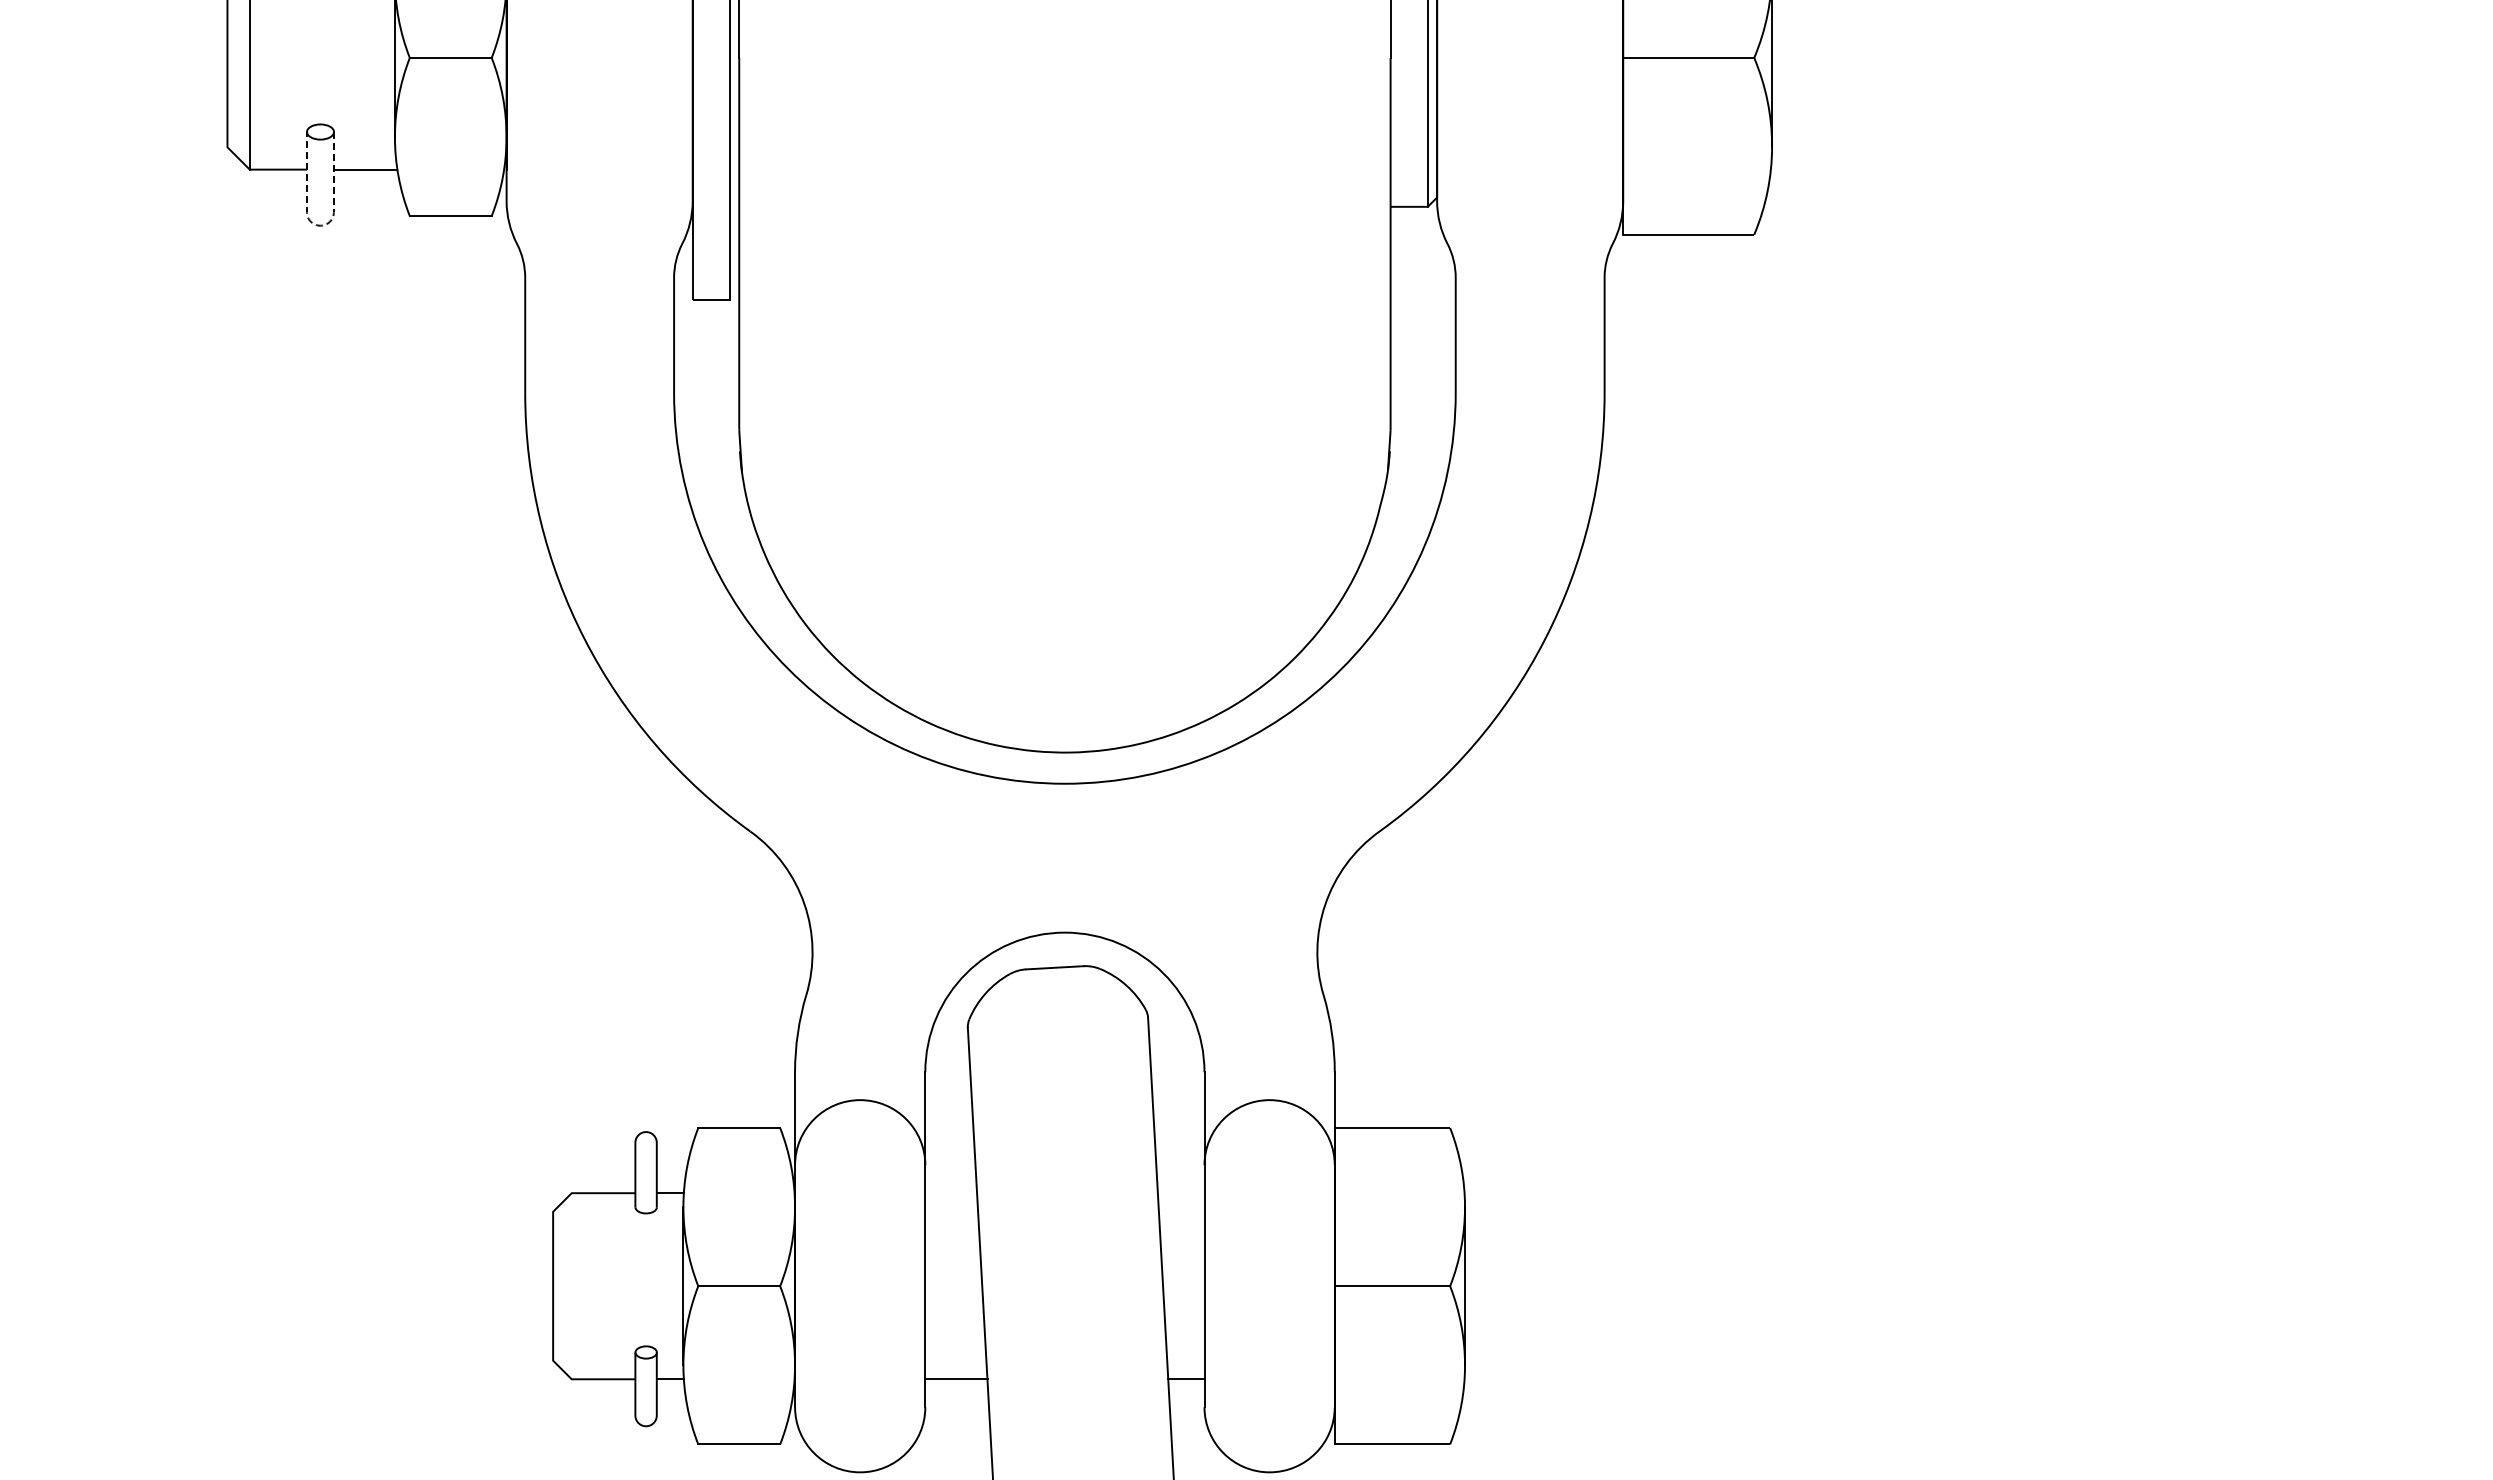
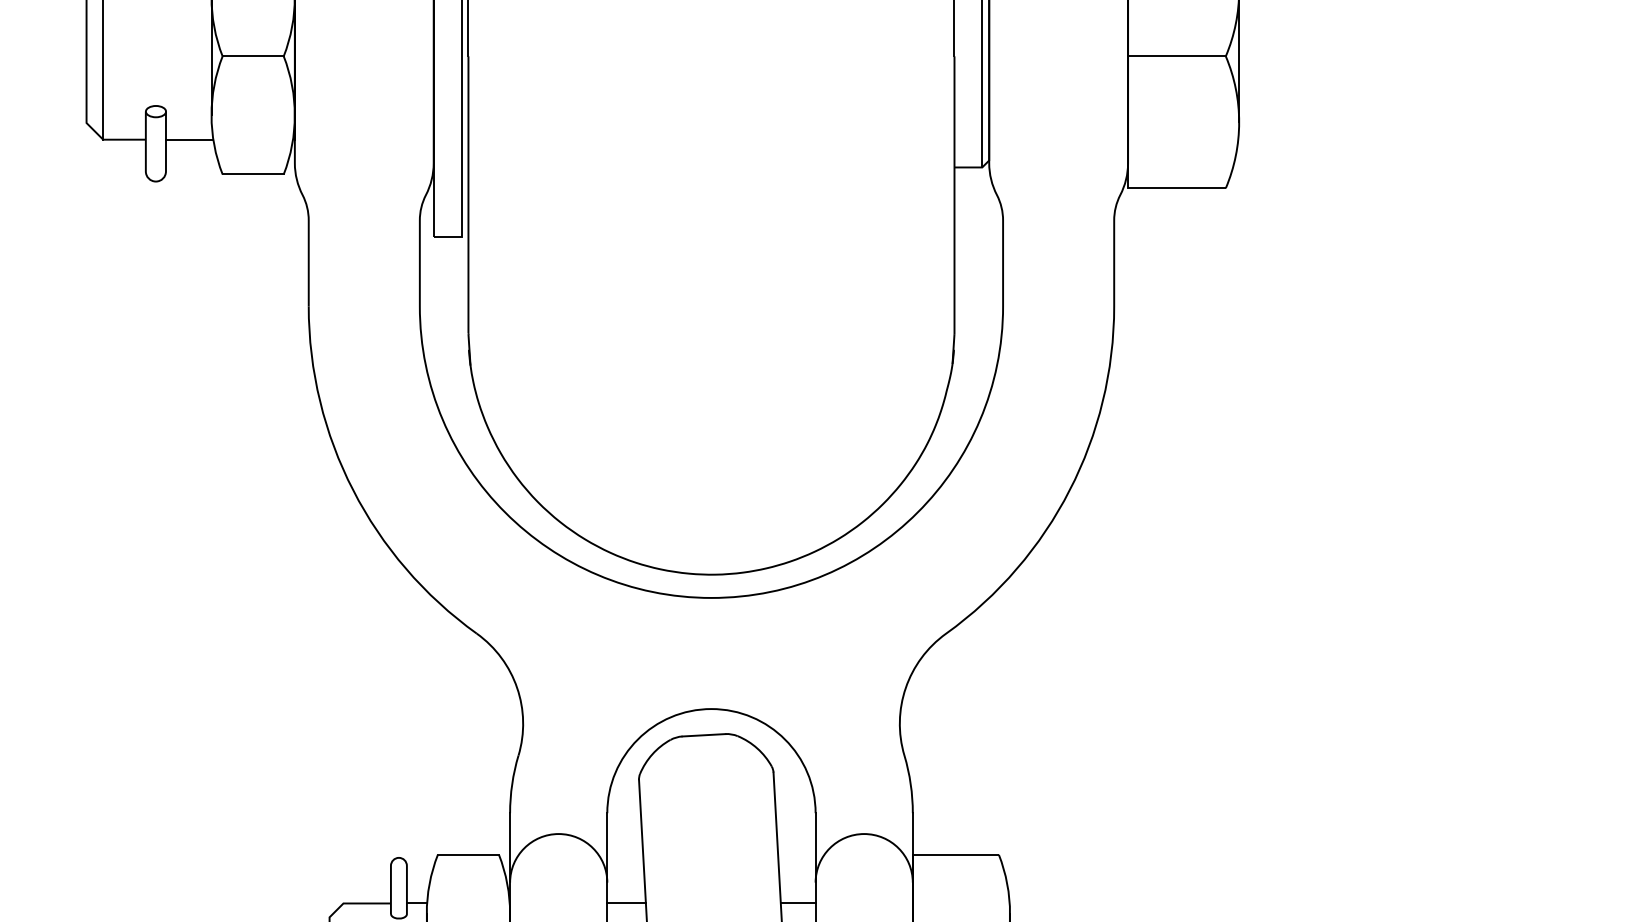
line: (320, 225) -> (155, 181), dashed -> solid
line: (951, 1193) -> (626, 903), added
line: (1180, 1193) -> (797, 903), added

